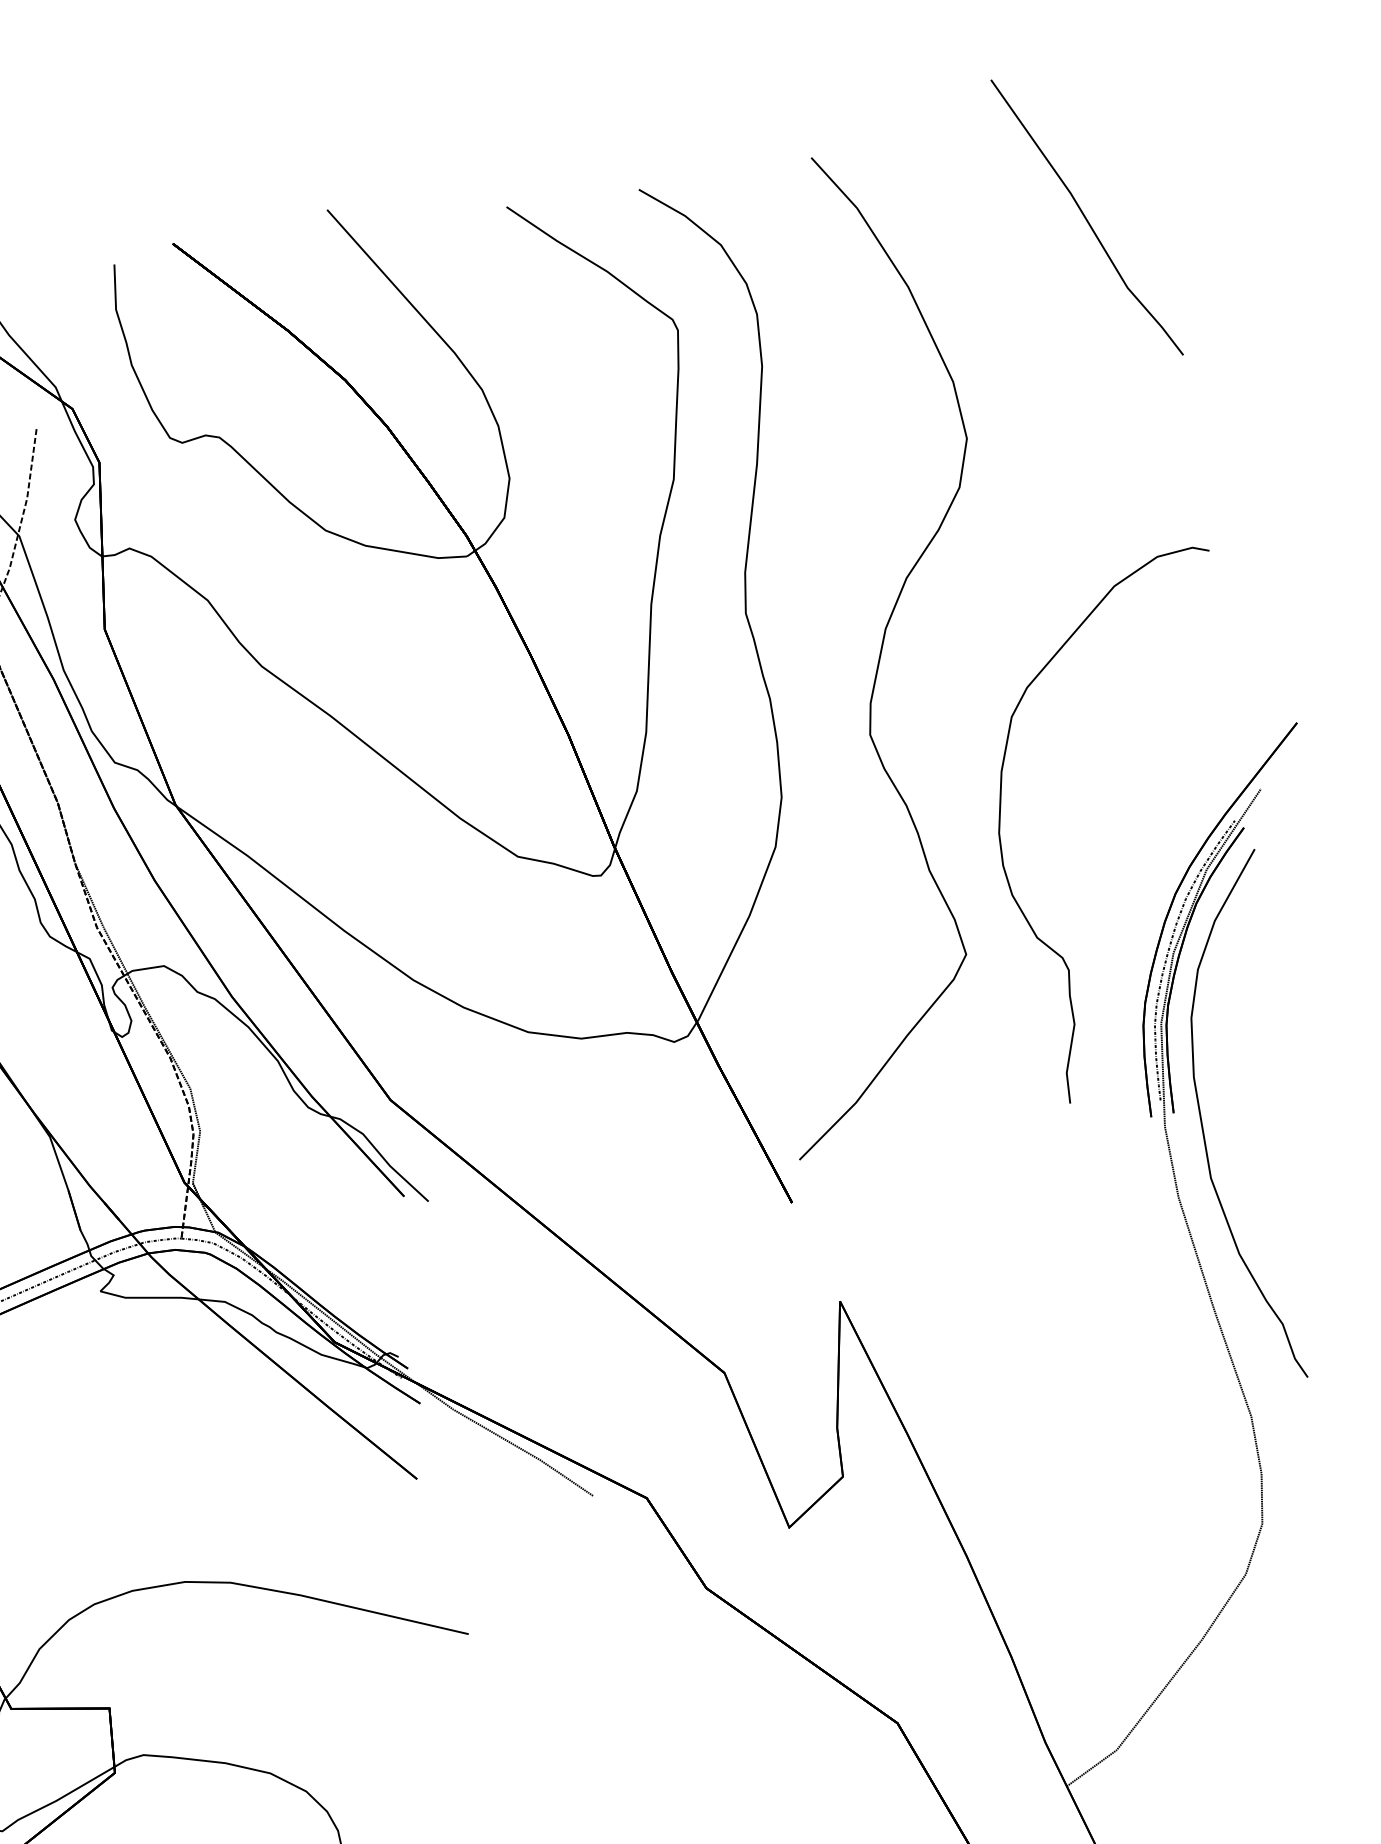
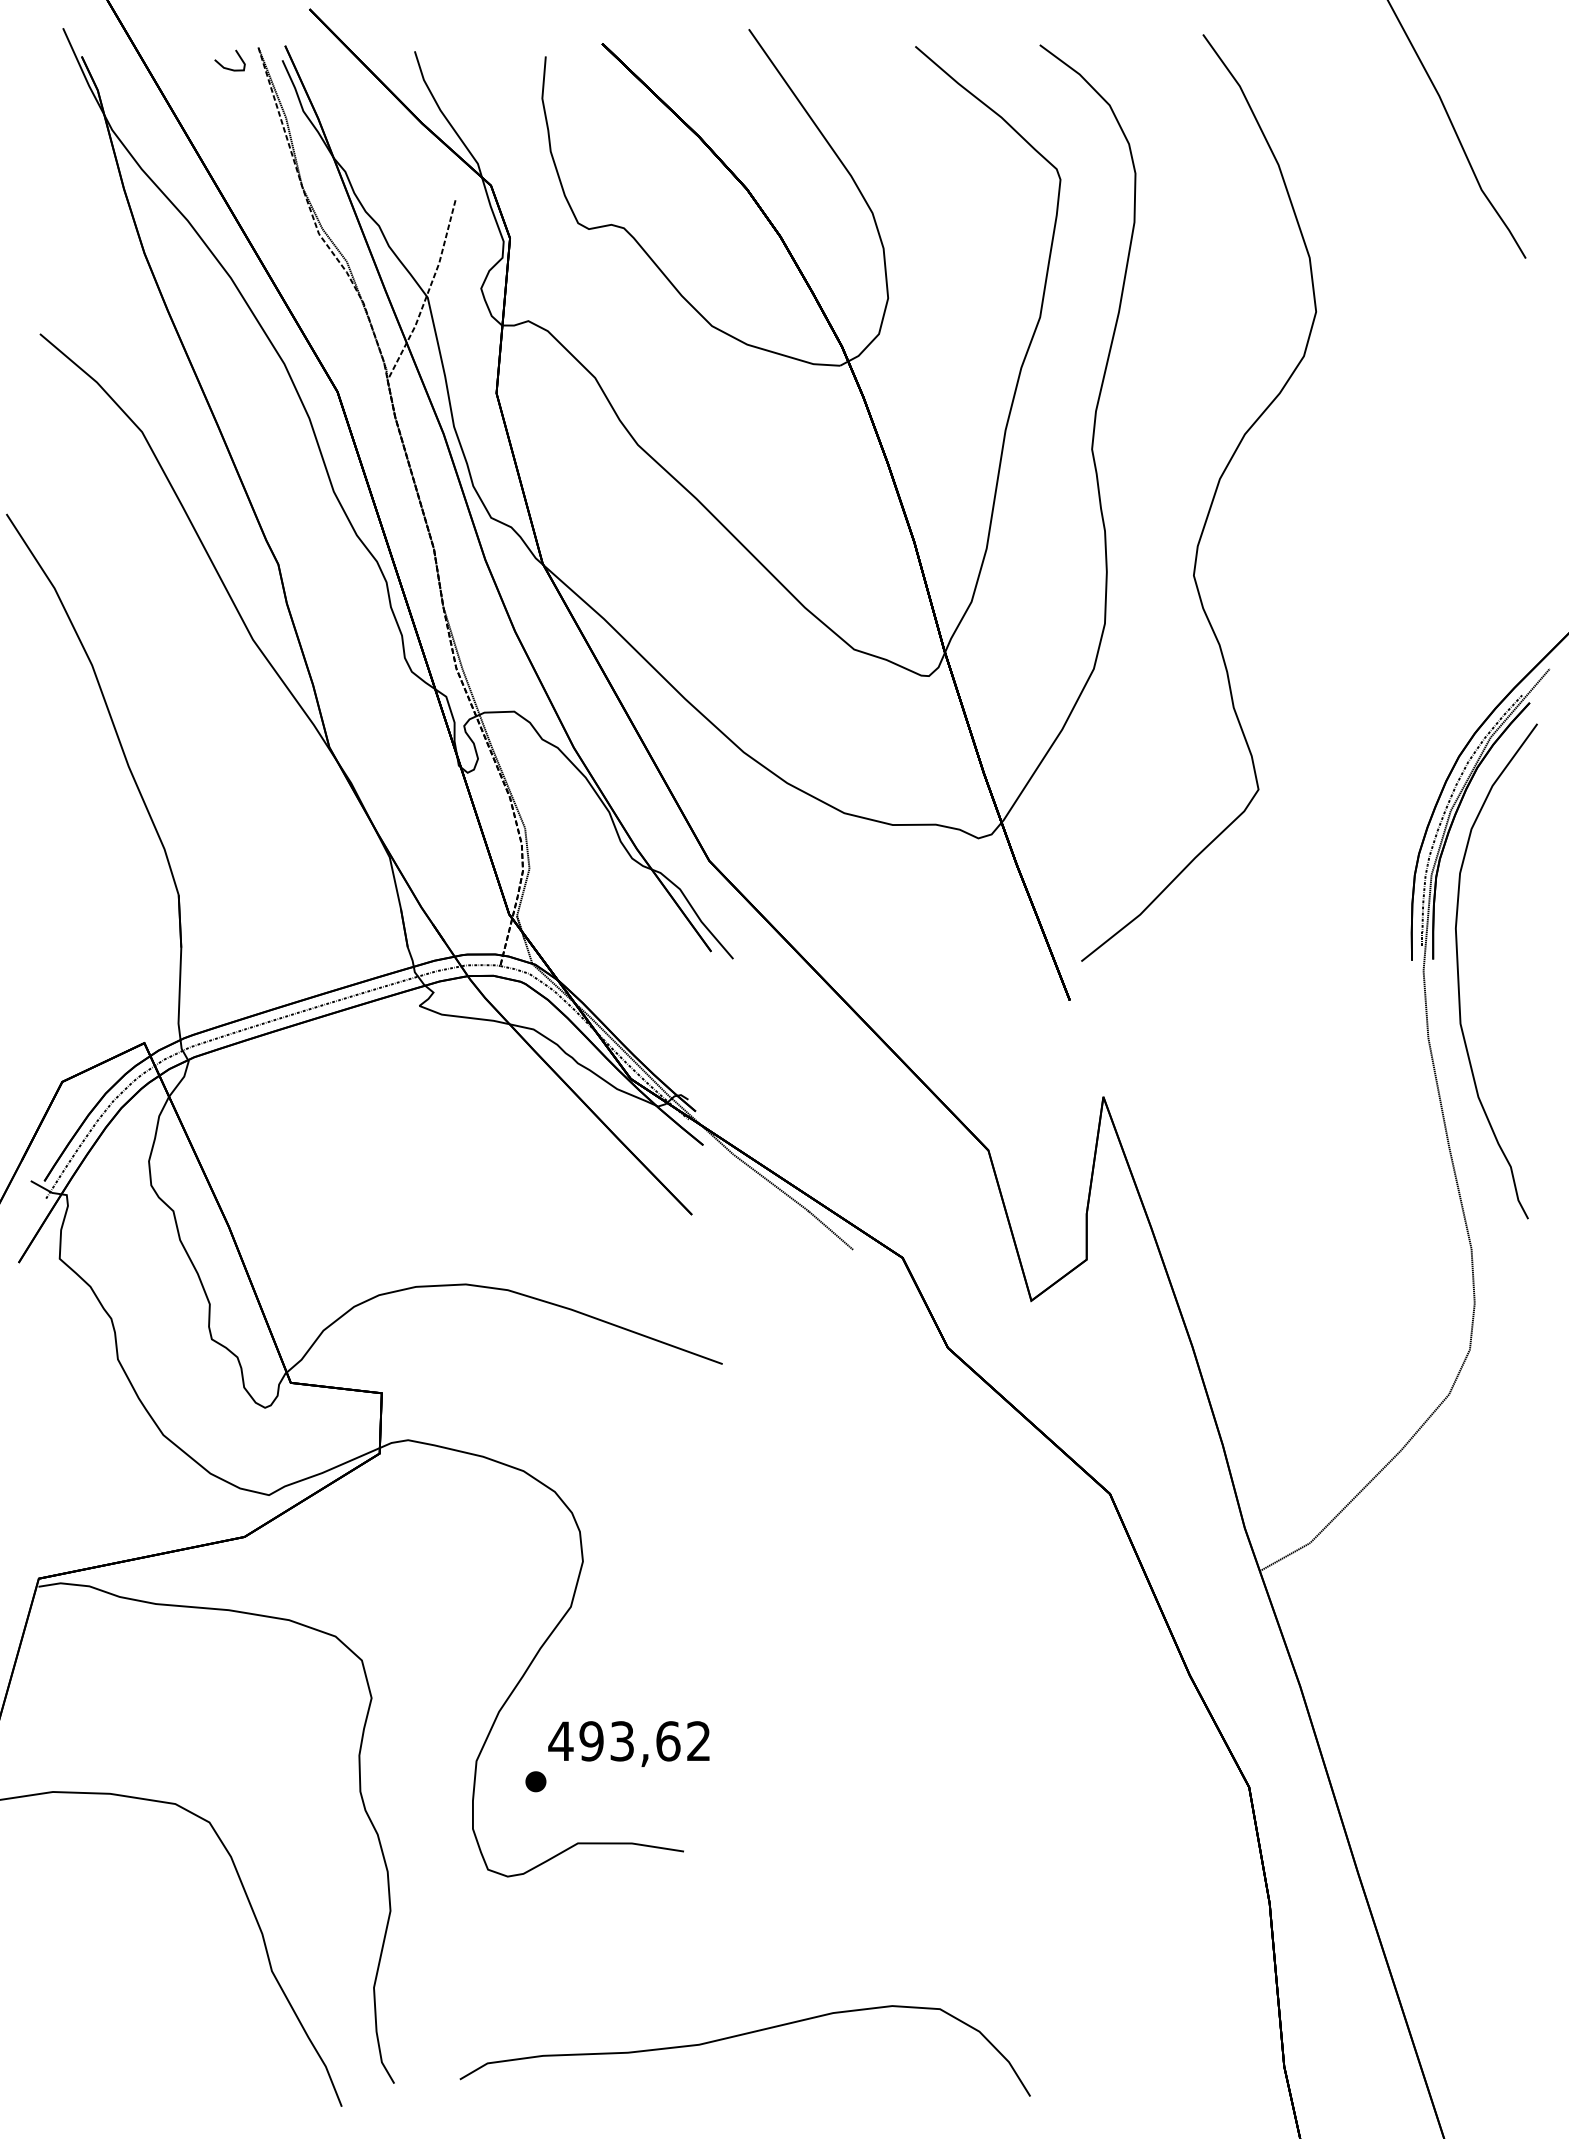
curve: (1000, 820) -> (1305, 669), removed

